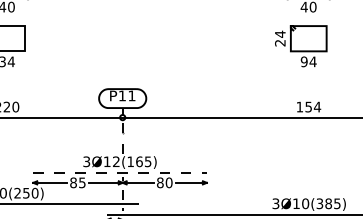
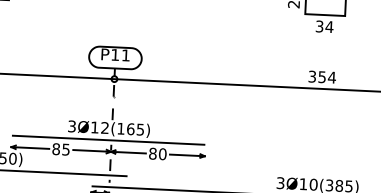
text: (303, 61) -> (318, 26), 94 -> 34
text: (299, 106) -> (311, 76), 154 -> 354
line: (120, 172) -> (109, 140), dashed -> solid

